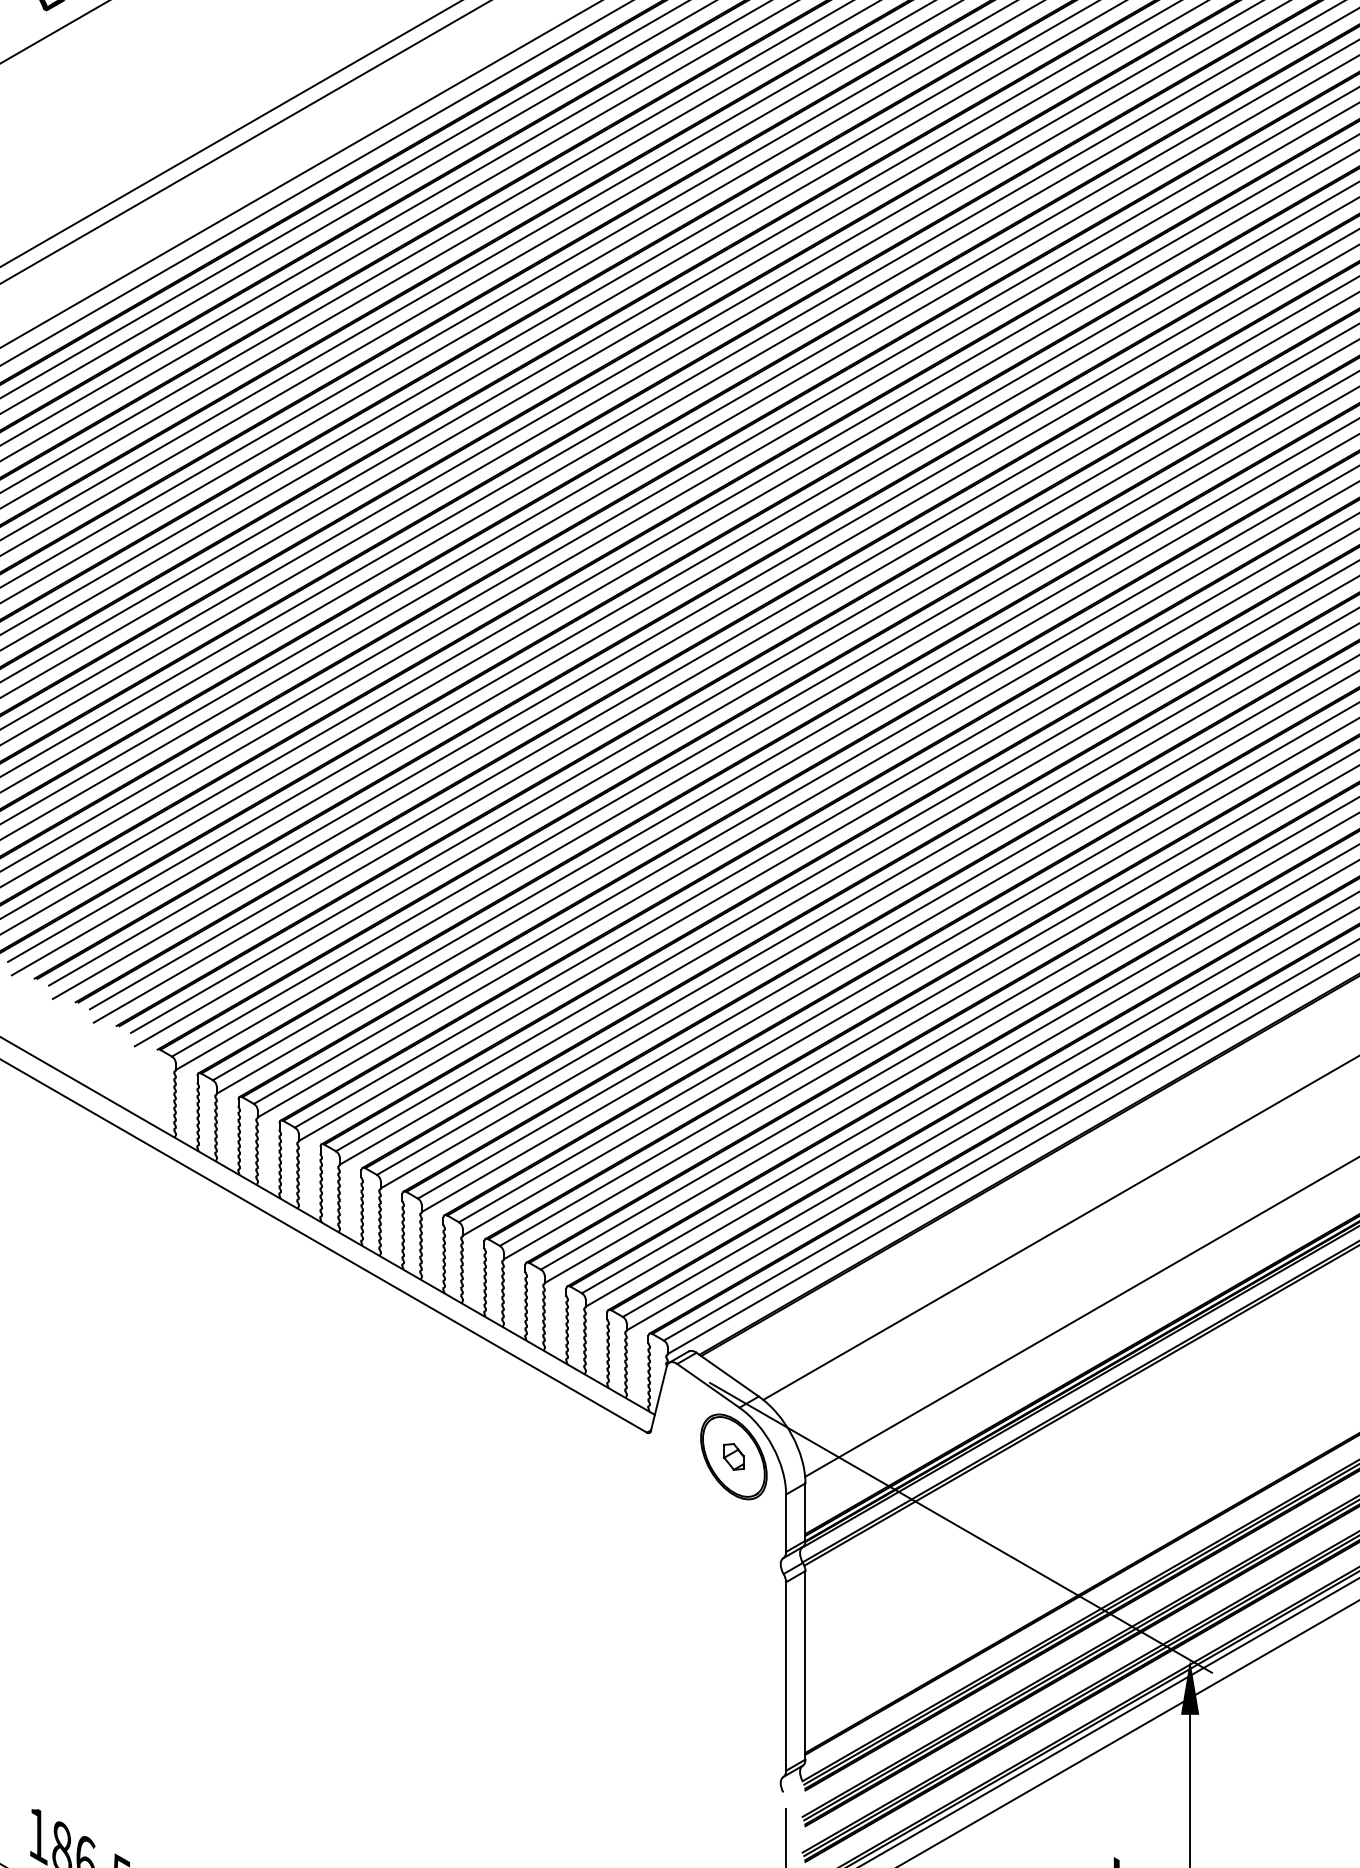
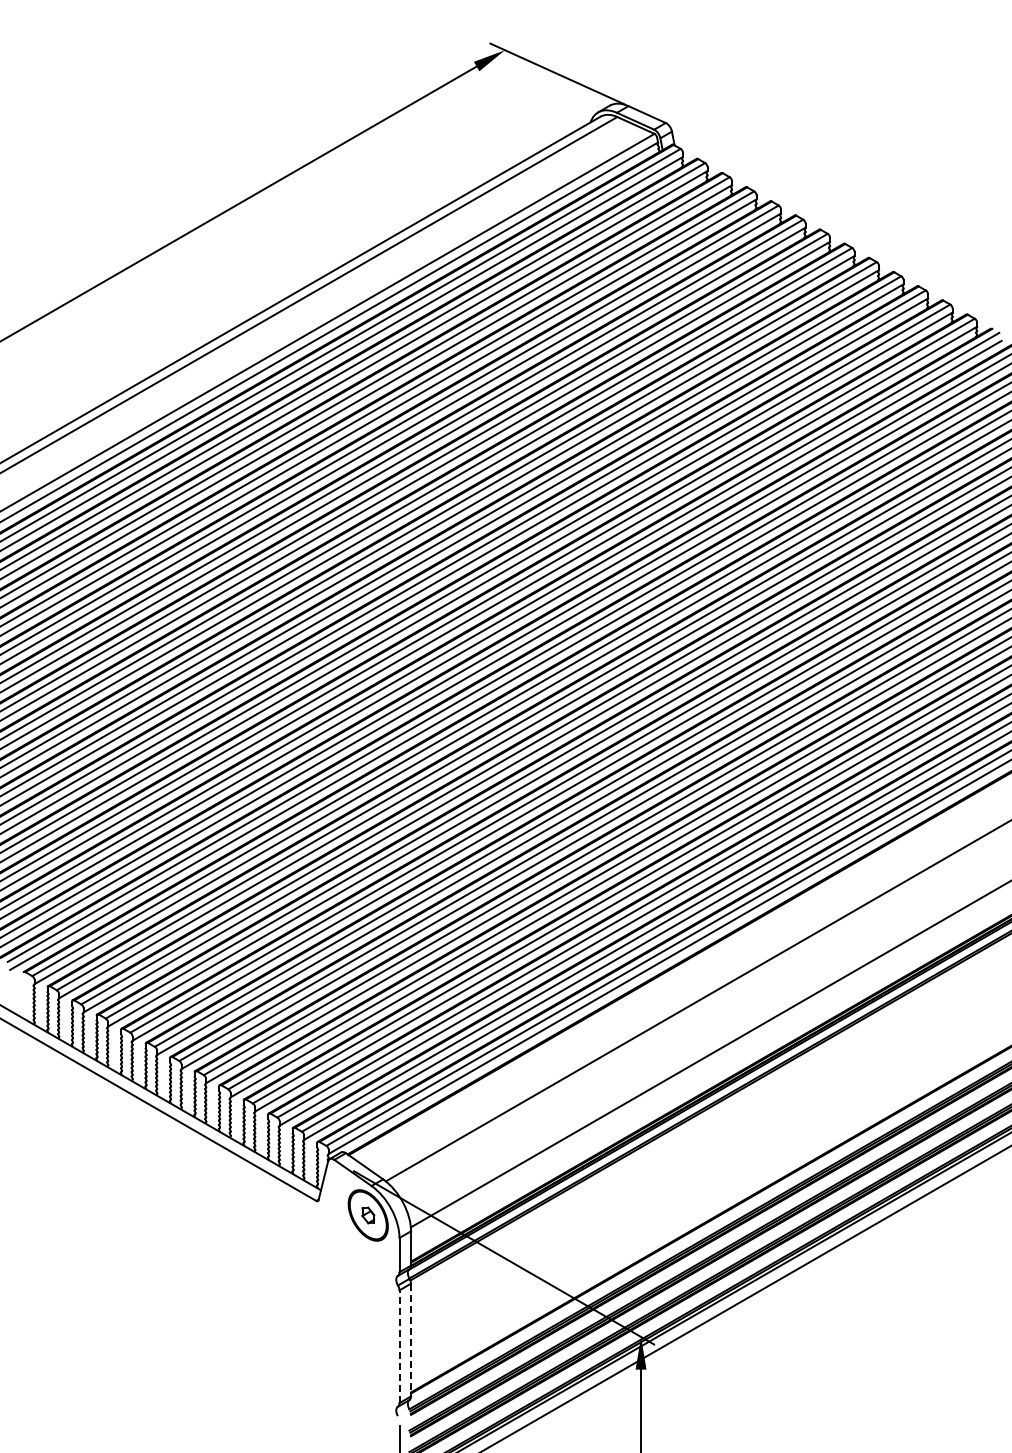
line: (806, 1666) -> (411, 1340), solid -> dashed
line: (786, 1676) -> (399, 1346), solid -> dashed

